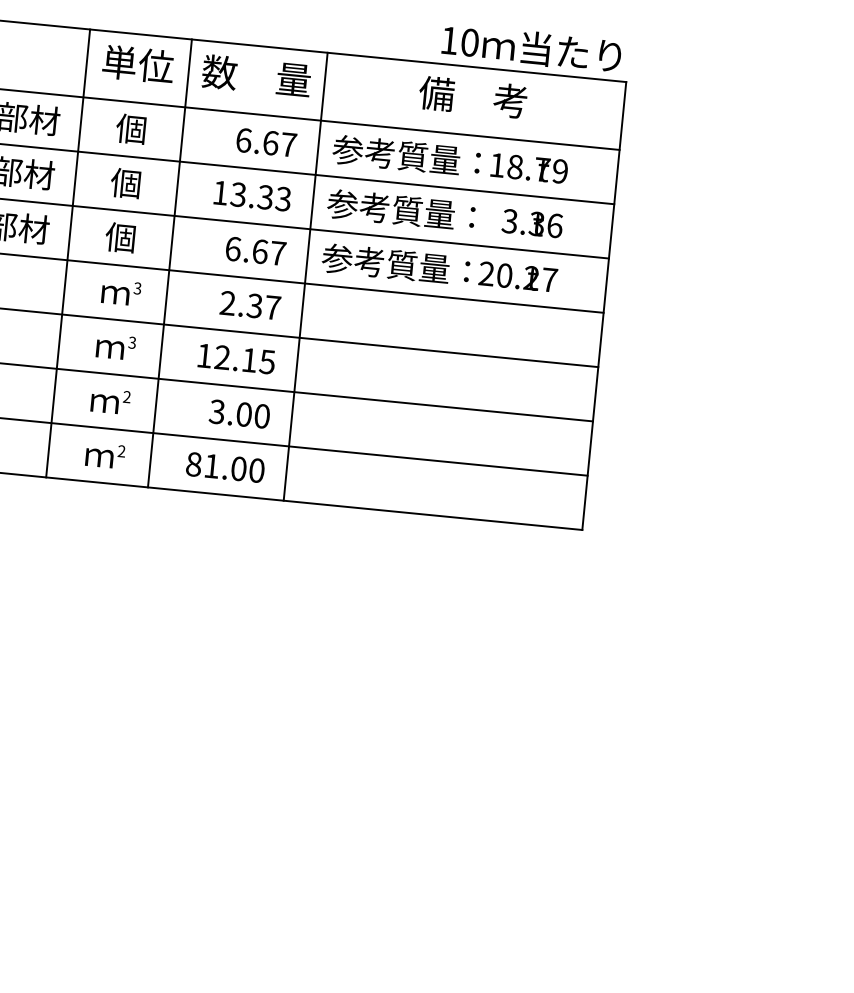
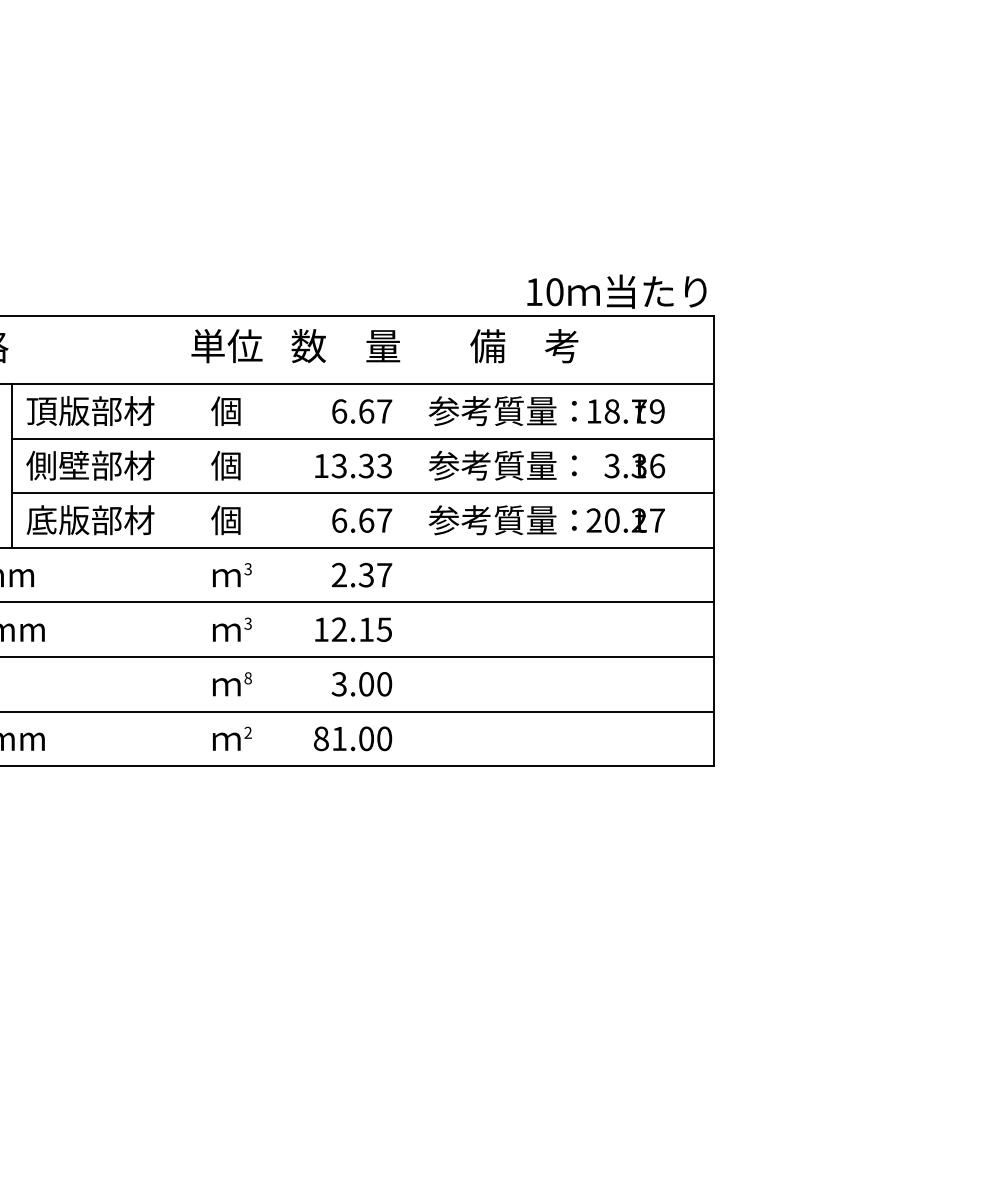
text: (473, 97) -> (524, 346), moved
line: (68, 253) -> (175, 541), removed
line: (169, 263) -> (277, 541), removed
line: (305, 277) -> (414, 541), removed
text: (126, 397) -> (247, 678), 2 -> 8

